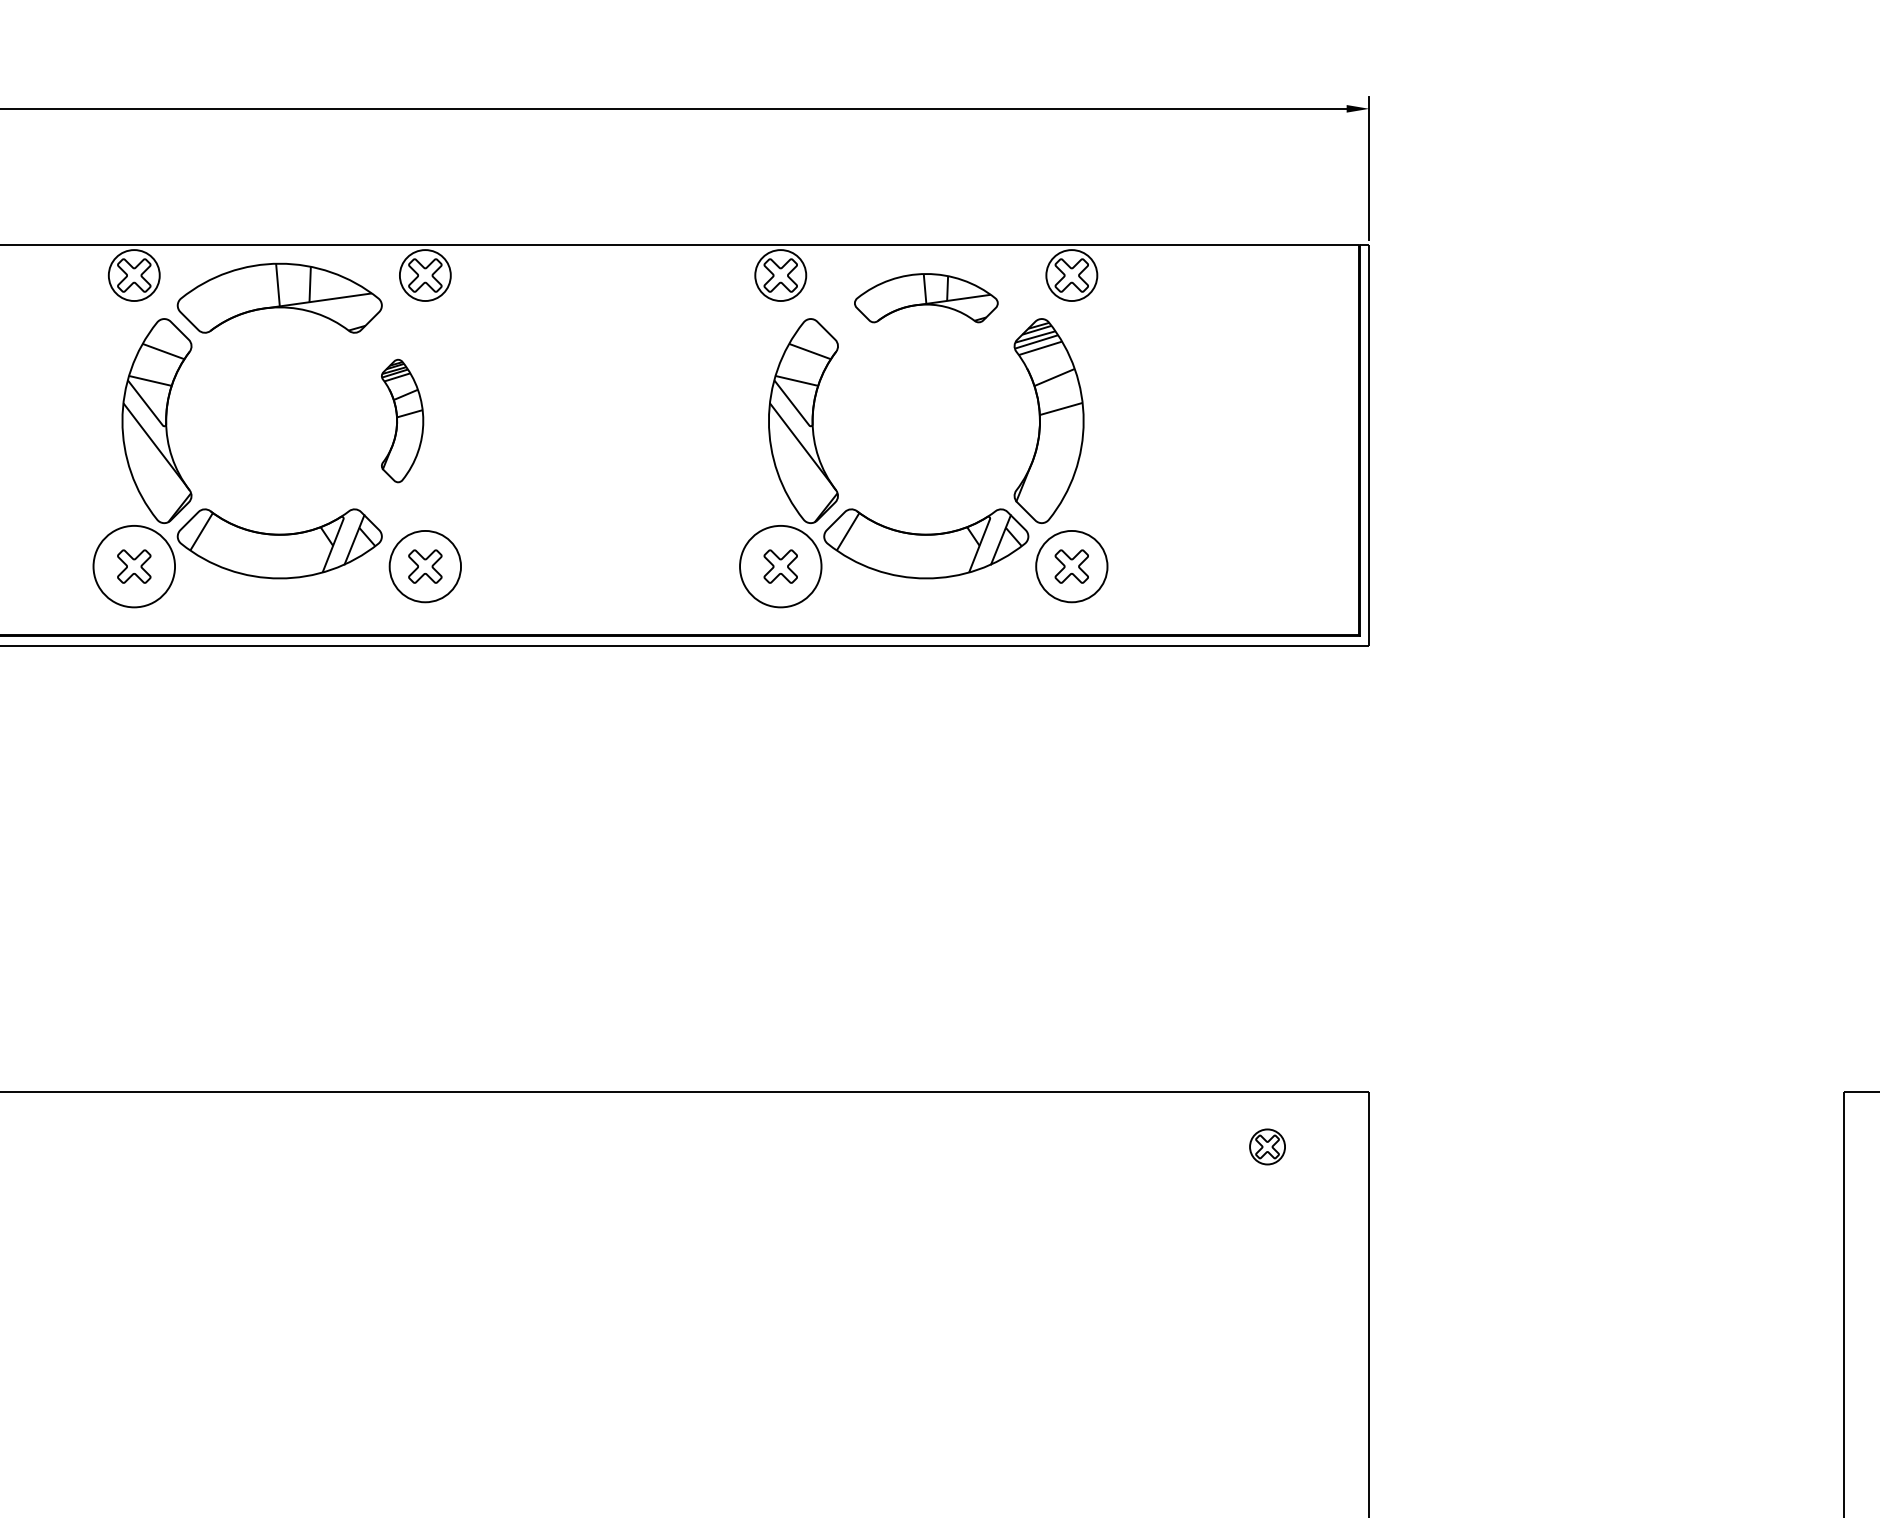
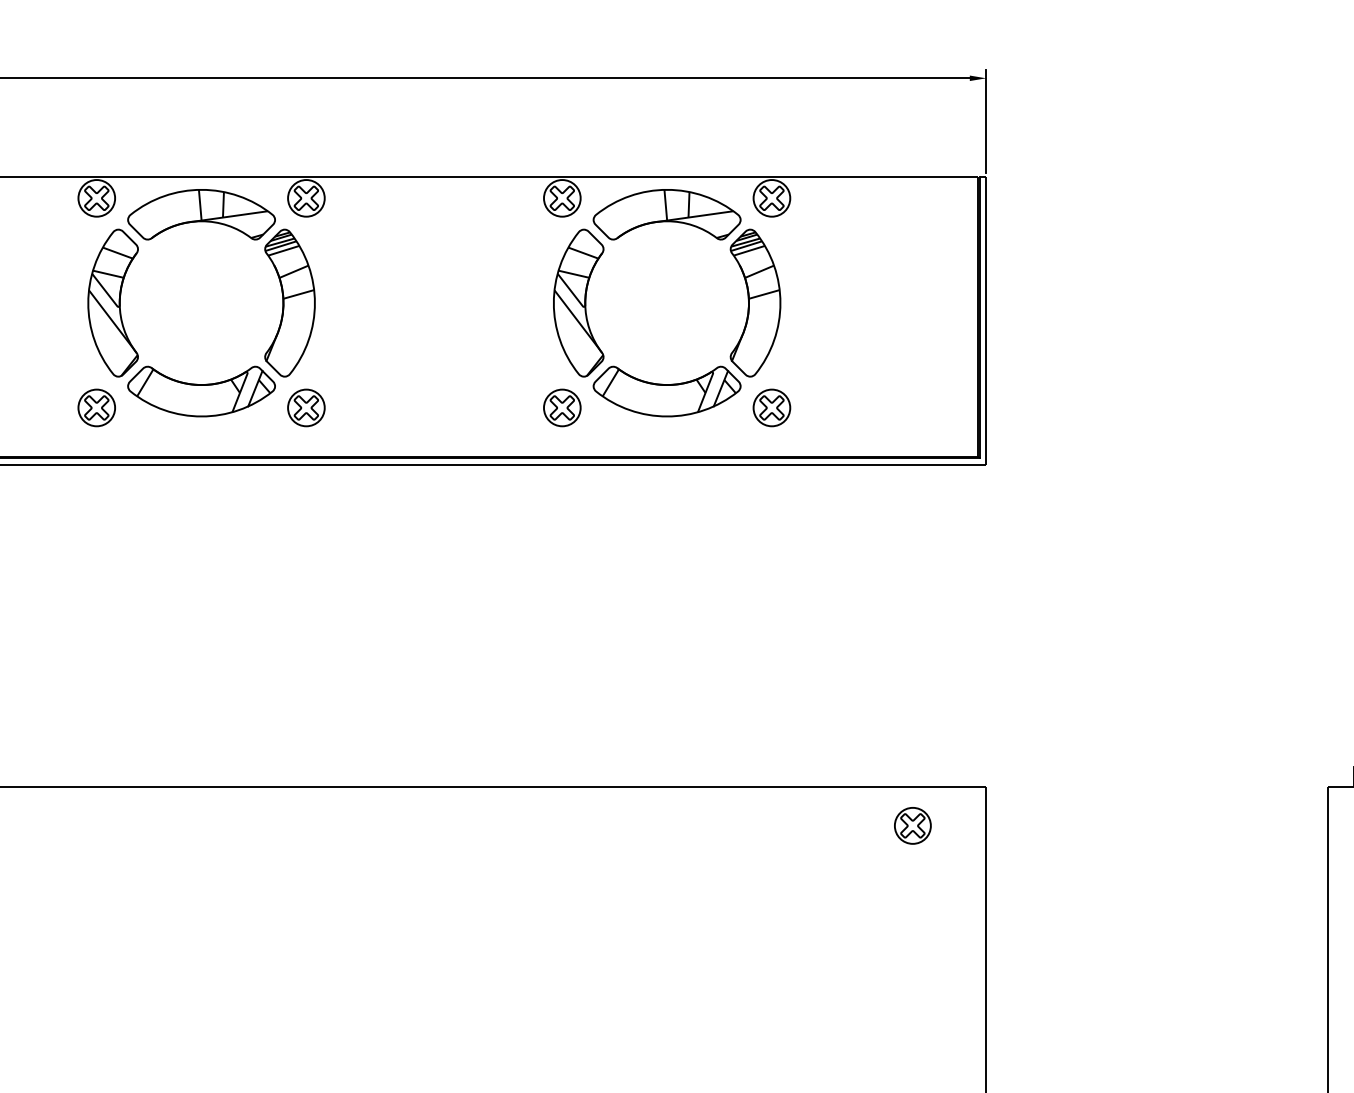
part: (926, 297) -> (667, 214), size x1.43
part: (402, 420) -> (289, 302), size x1.67
circle: (133, 566) -> (96, 407), size x0.62
circle: (424, 566) -> (305, 407), size x0.71
circle: (780, 566) -> (562, 407), size x0.62
circle: (1071, 566) -> (771, 407), size x0.71
part: (1267, 1146) -> (912, 825), size x1.43

